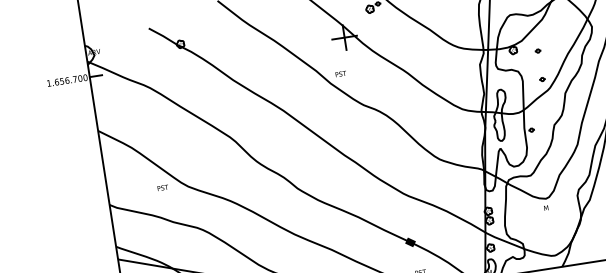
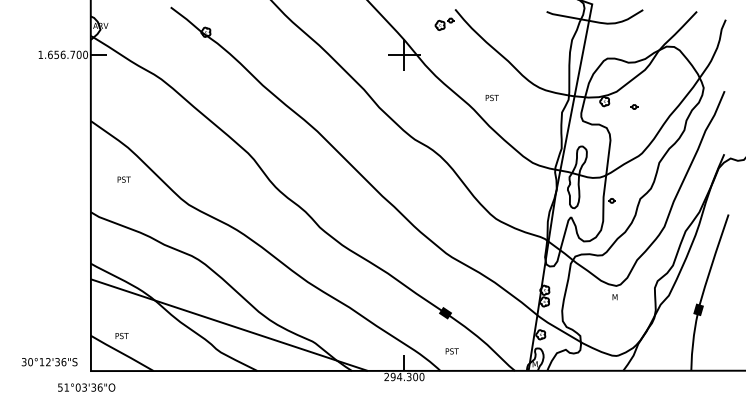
text: (340, 73) -> (491, 97), moved
part: (542, 79) -> (634, 141), removed
text: (162, 187) -> (123, 179), moved

